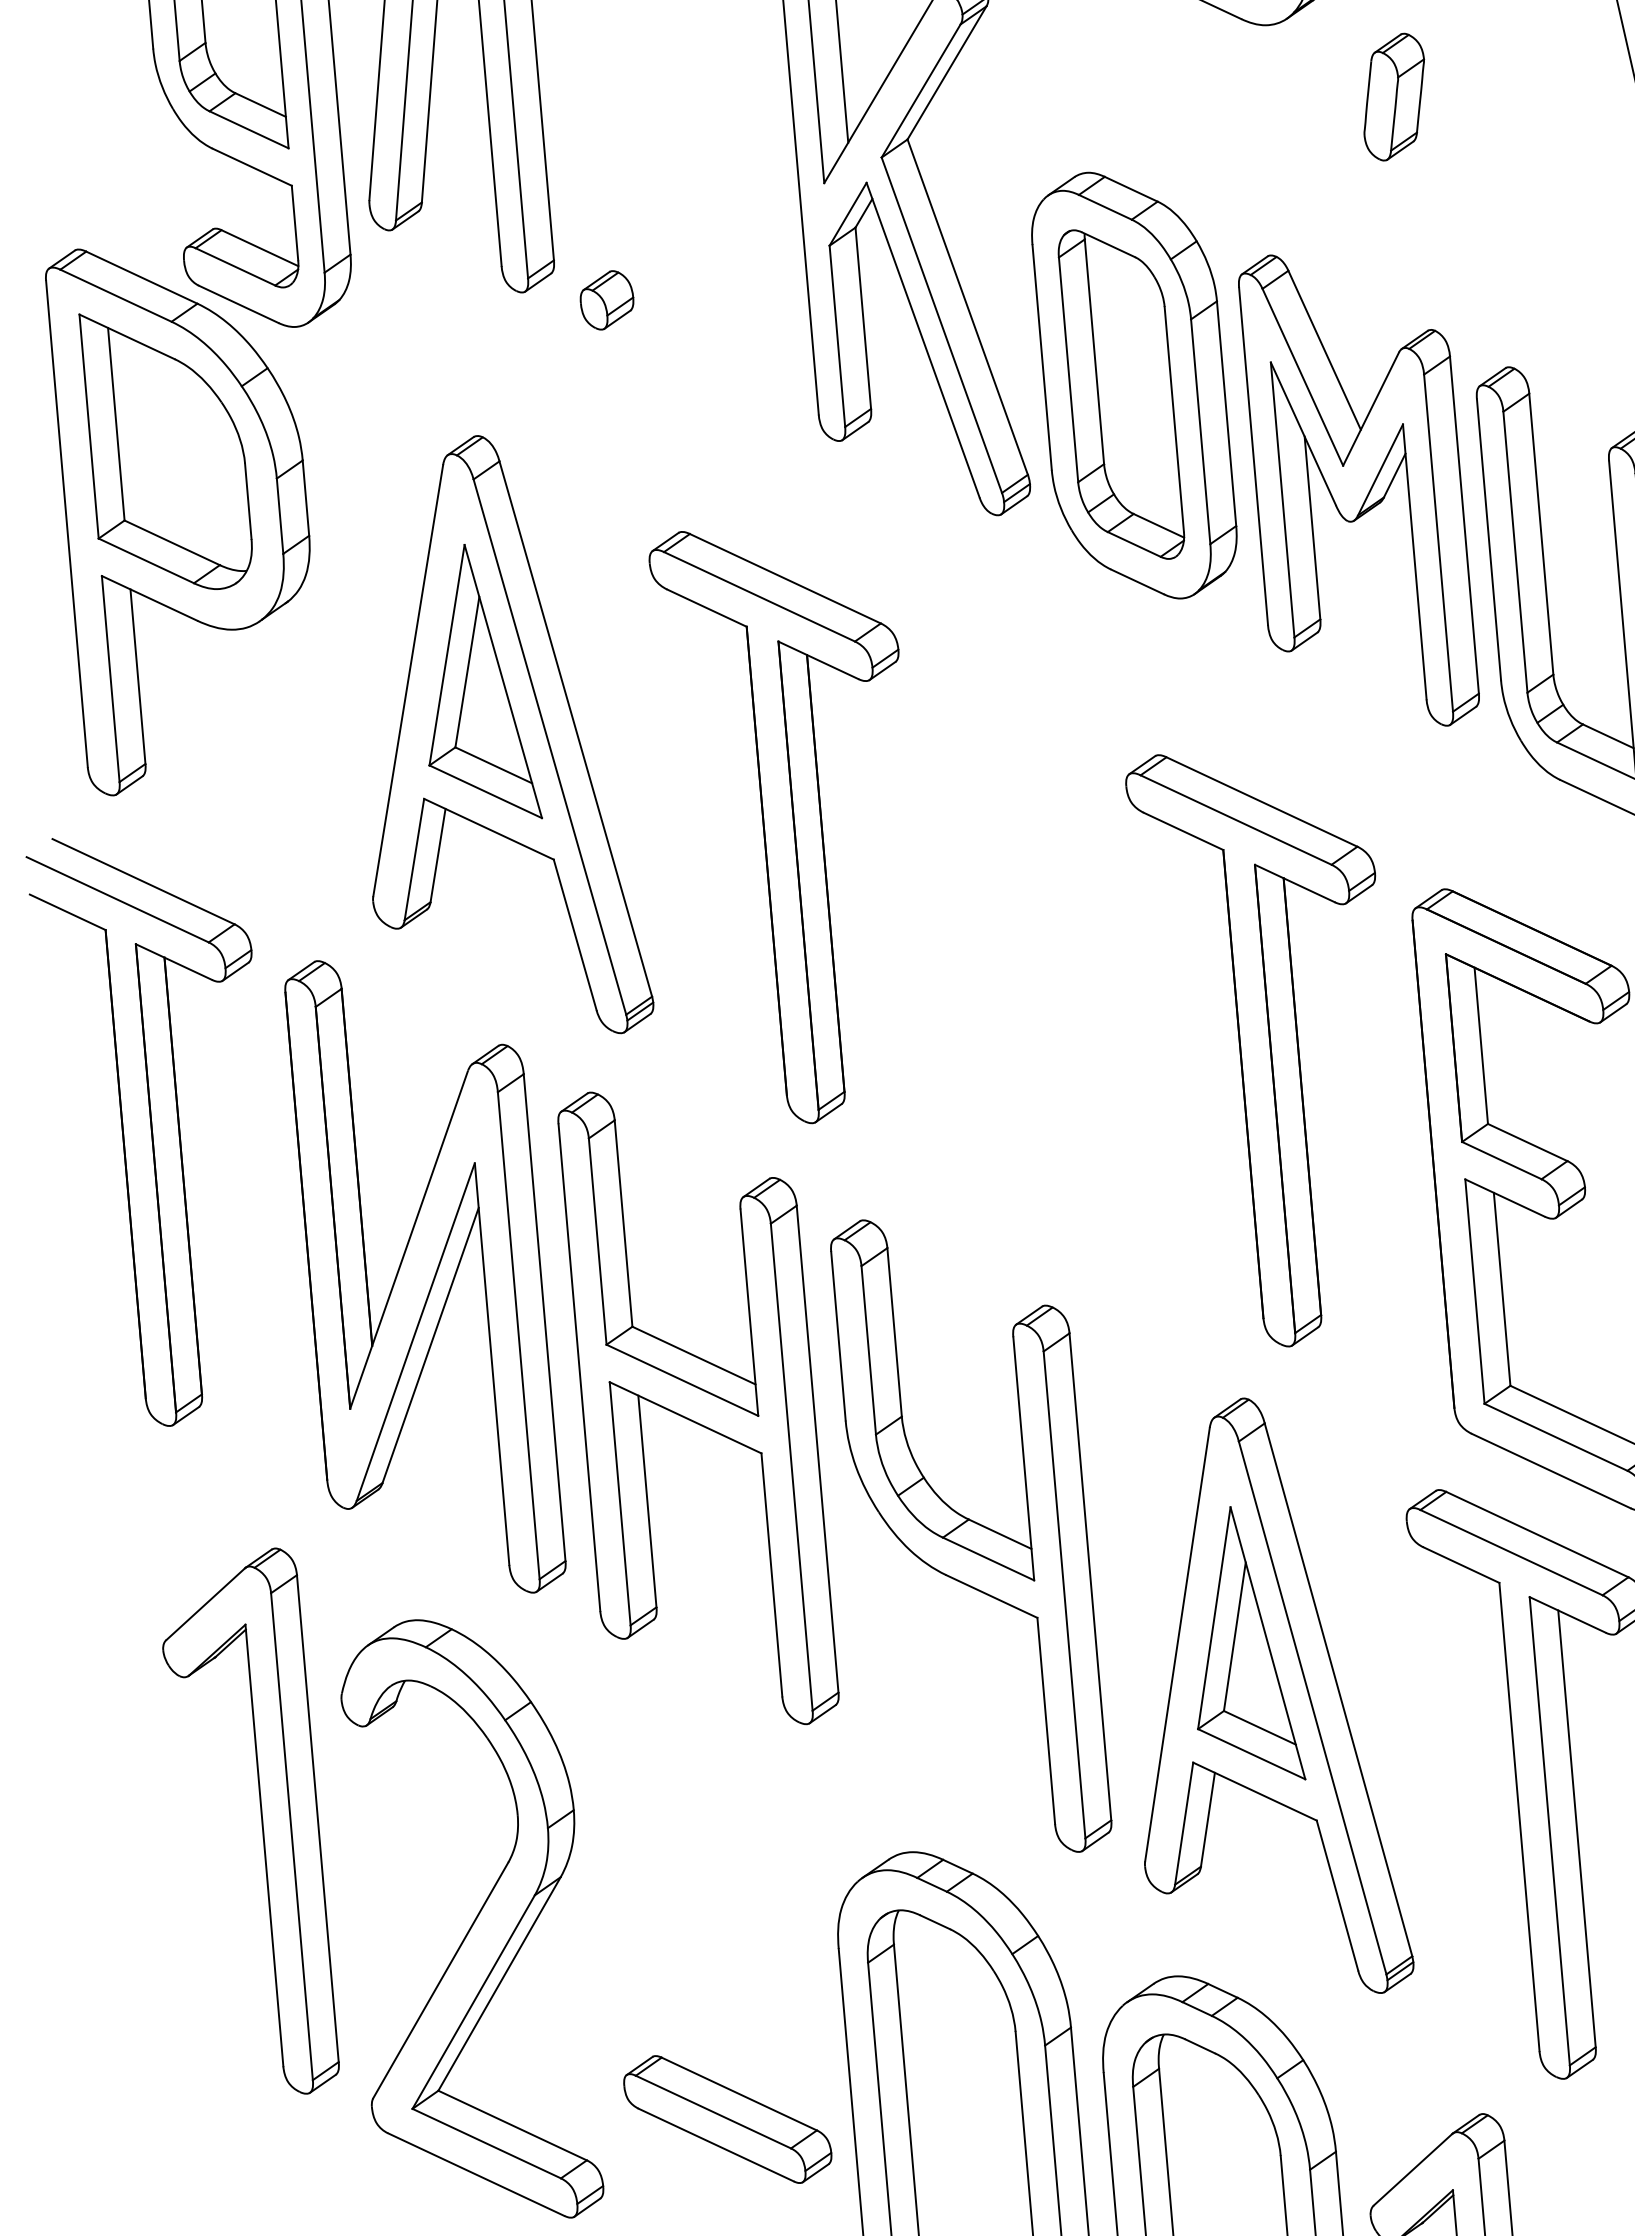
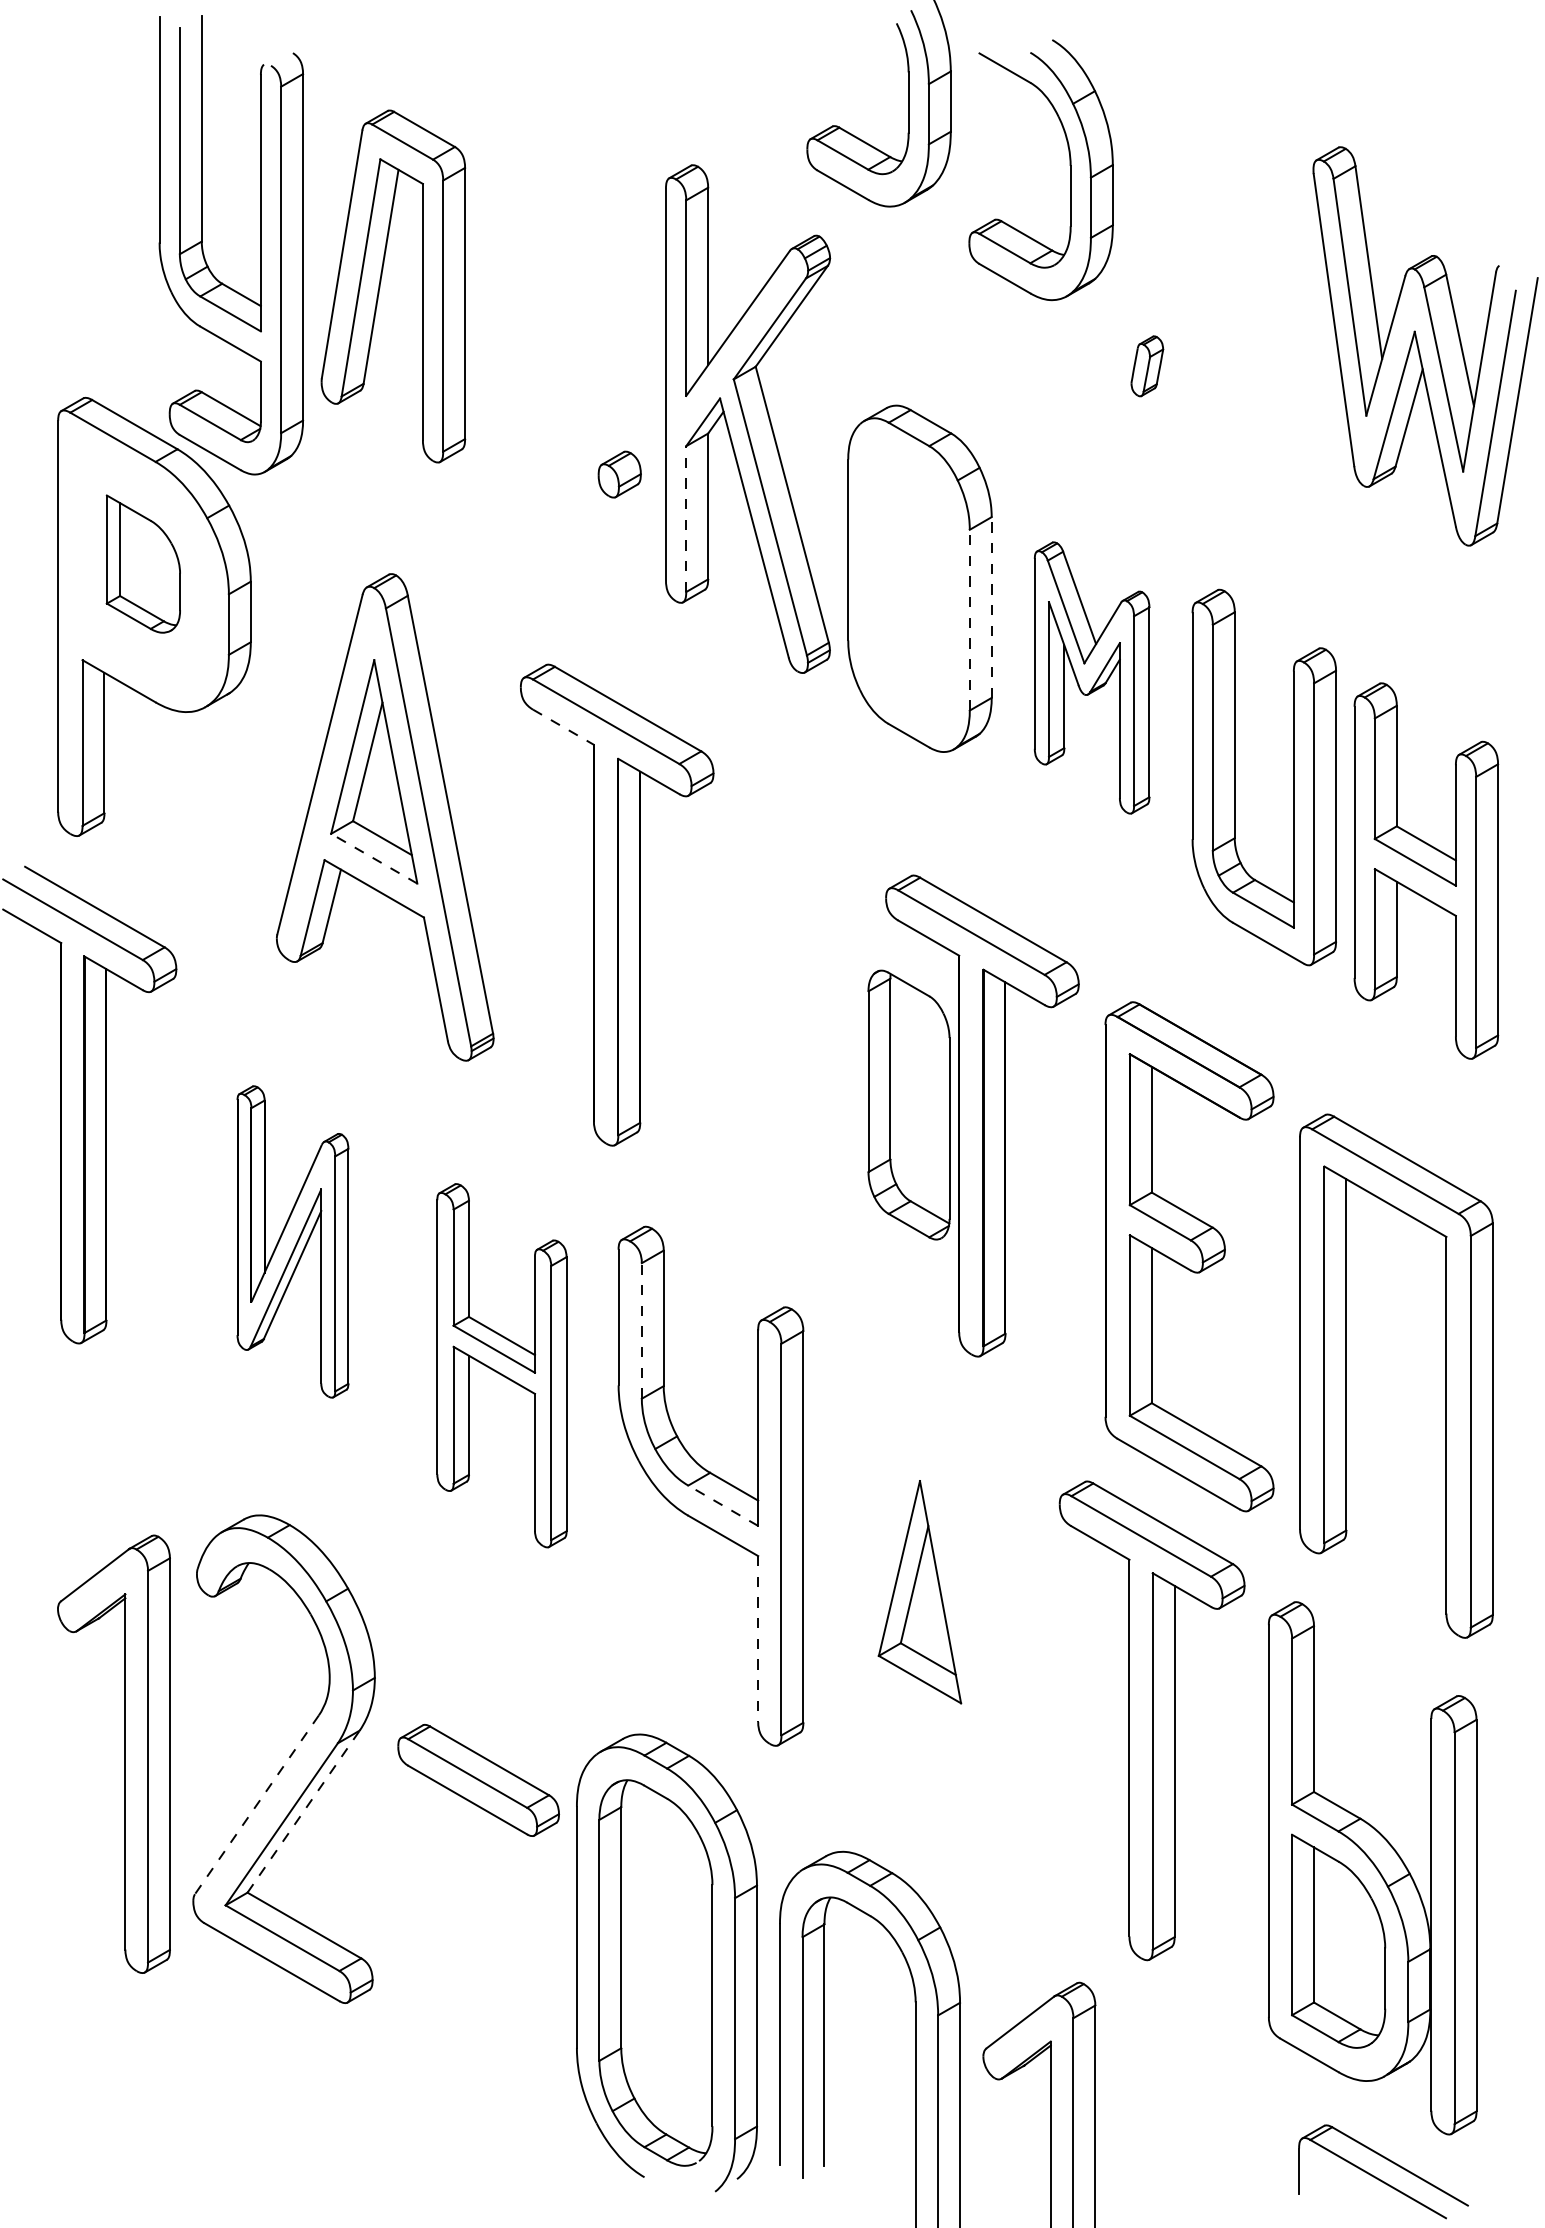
part: (1394, 97) -> (1147, 366), size x0.6
part: (606, 300) -> (619, 474), moved
line: (837, 336) -> (686, 519), solid -> dashed
part: (1120, 393) -> (908, 1104), moved
line: (1226, 413) -> (991, 607), solid -> dashed
line: (1200, 430) -> (969, 619), solid -> dashed
part: (167, 449) -> (143, 563), size x0.6
part: (1358, 490) -> (1091, 677), size x0.7
line: (707, 608) -> (563, 727), solid -> dashed
line: (486, 791) -> (374, 858), solid -> dashed
part: (424, 1276) -> (292, 1241), size x0.6
line: (868, 1349) -> (641, 1330), solid -> dashed
part: (697, 1408) -> (501, 1365), size x0.7
line: (987, 1558) -> (722, 1505), solid -> dashed
part: (1260, 1700) -> (930, 1637), removed
line: (1046, 1721) -> (758, 1639), solid -> dashed
part: (261, 1822) -> (124, 1753), moved
line: (440, 1980) -> (256, 1804), solid -> dashed
line: (499, 1983) -> (303, 1811), solid -> dashed
part: (727, 2119) -> (478, 1780), moved

